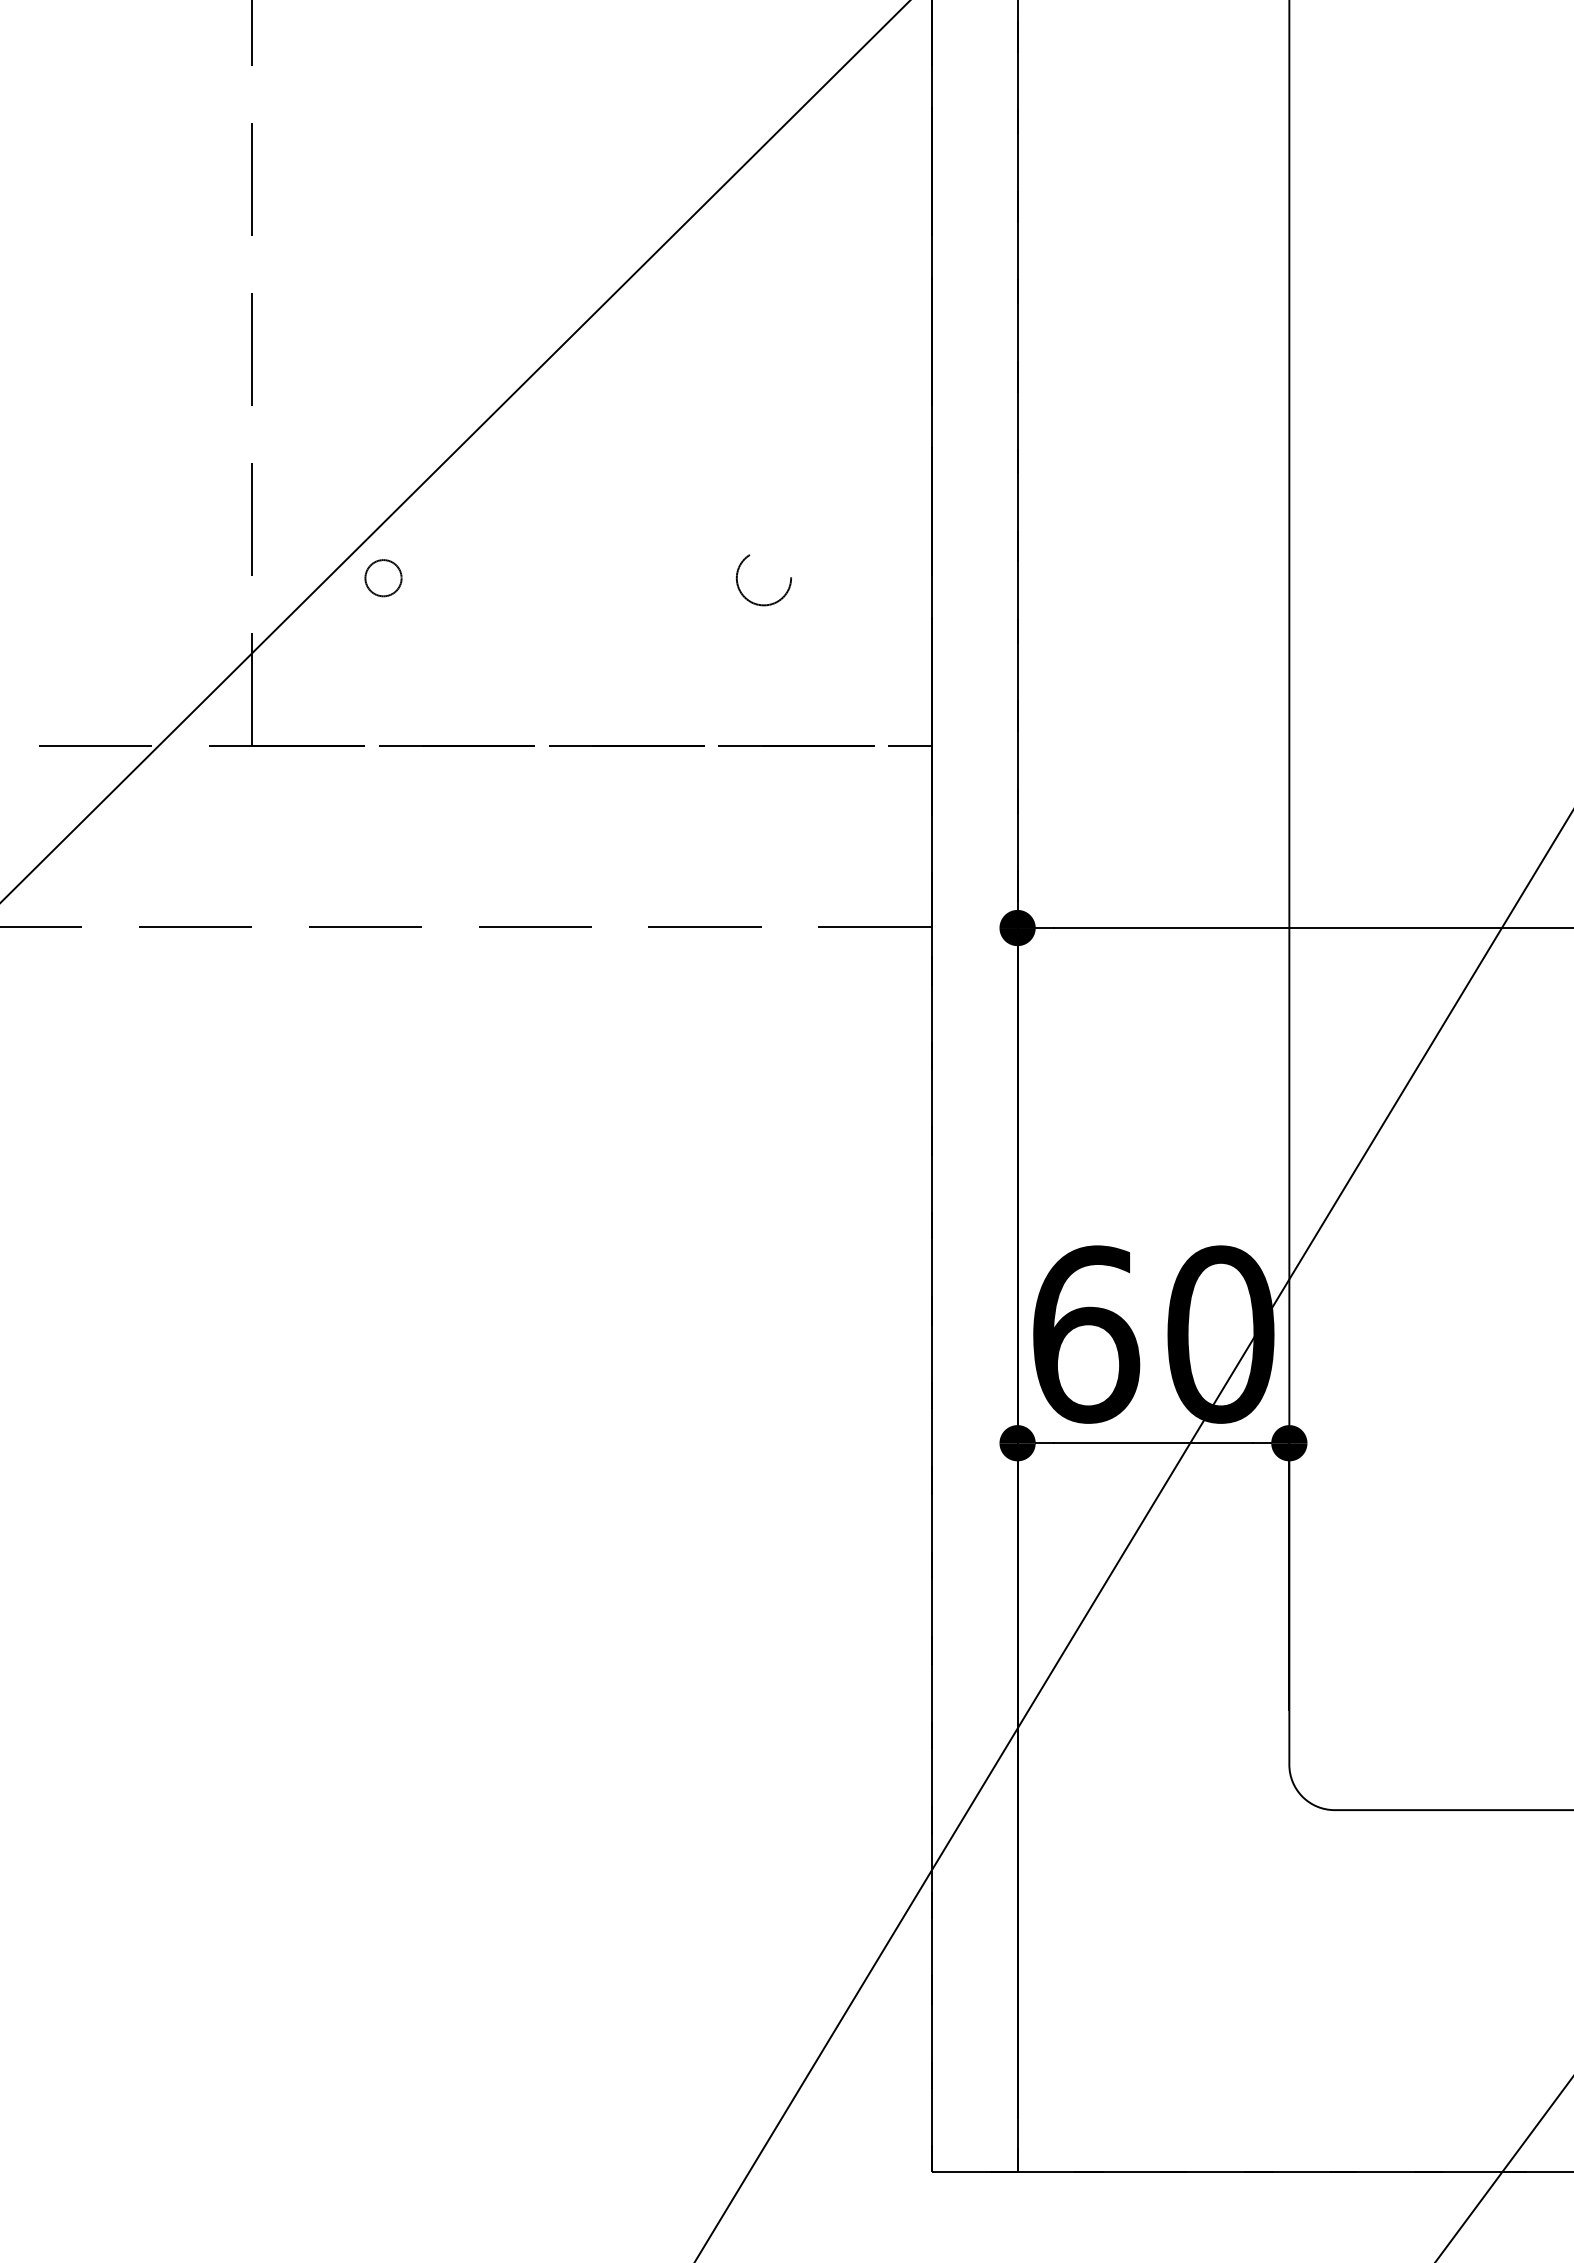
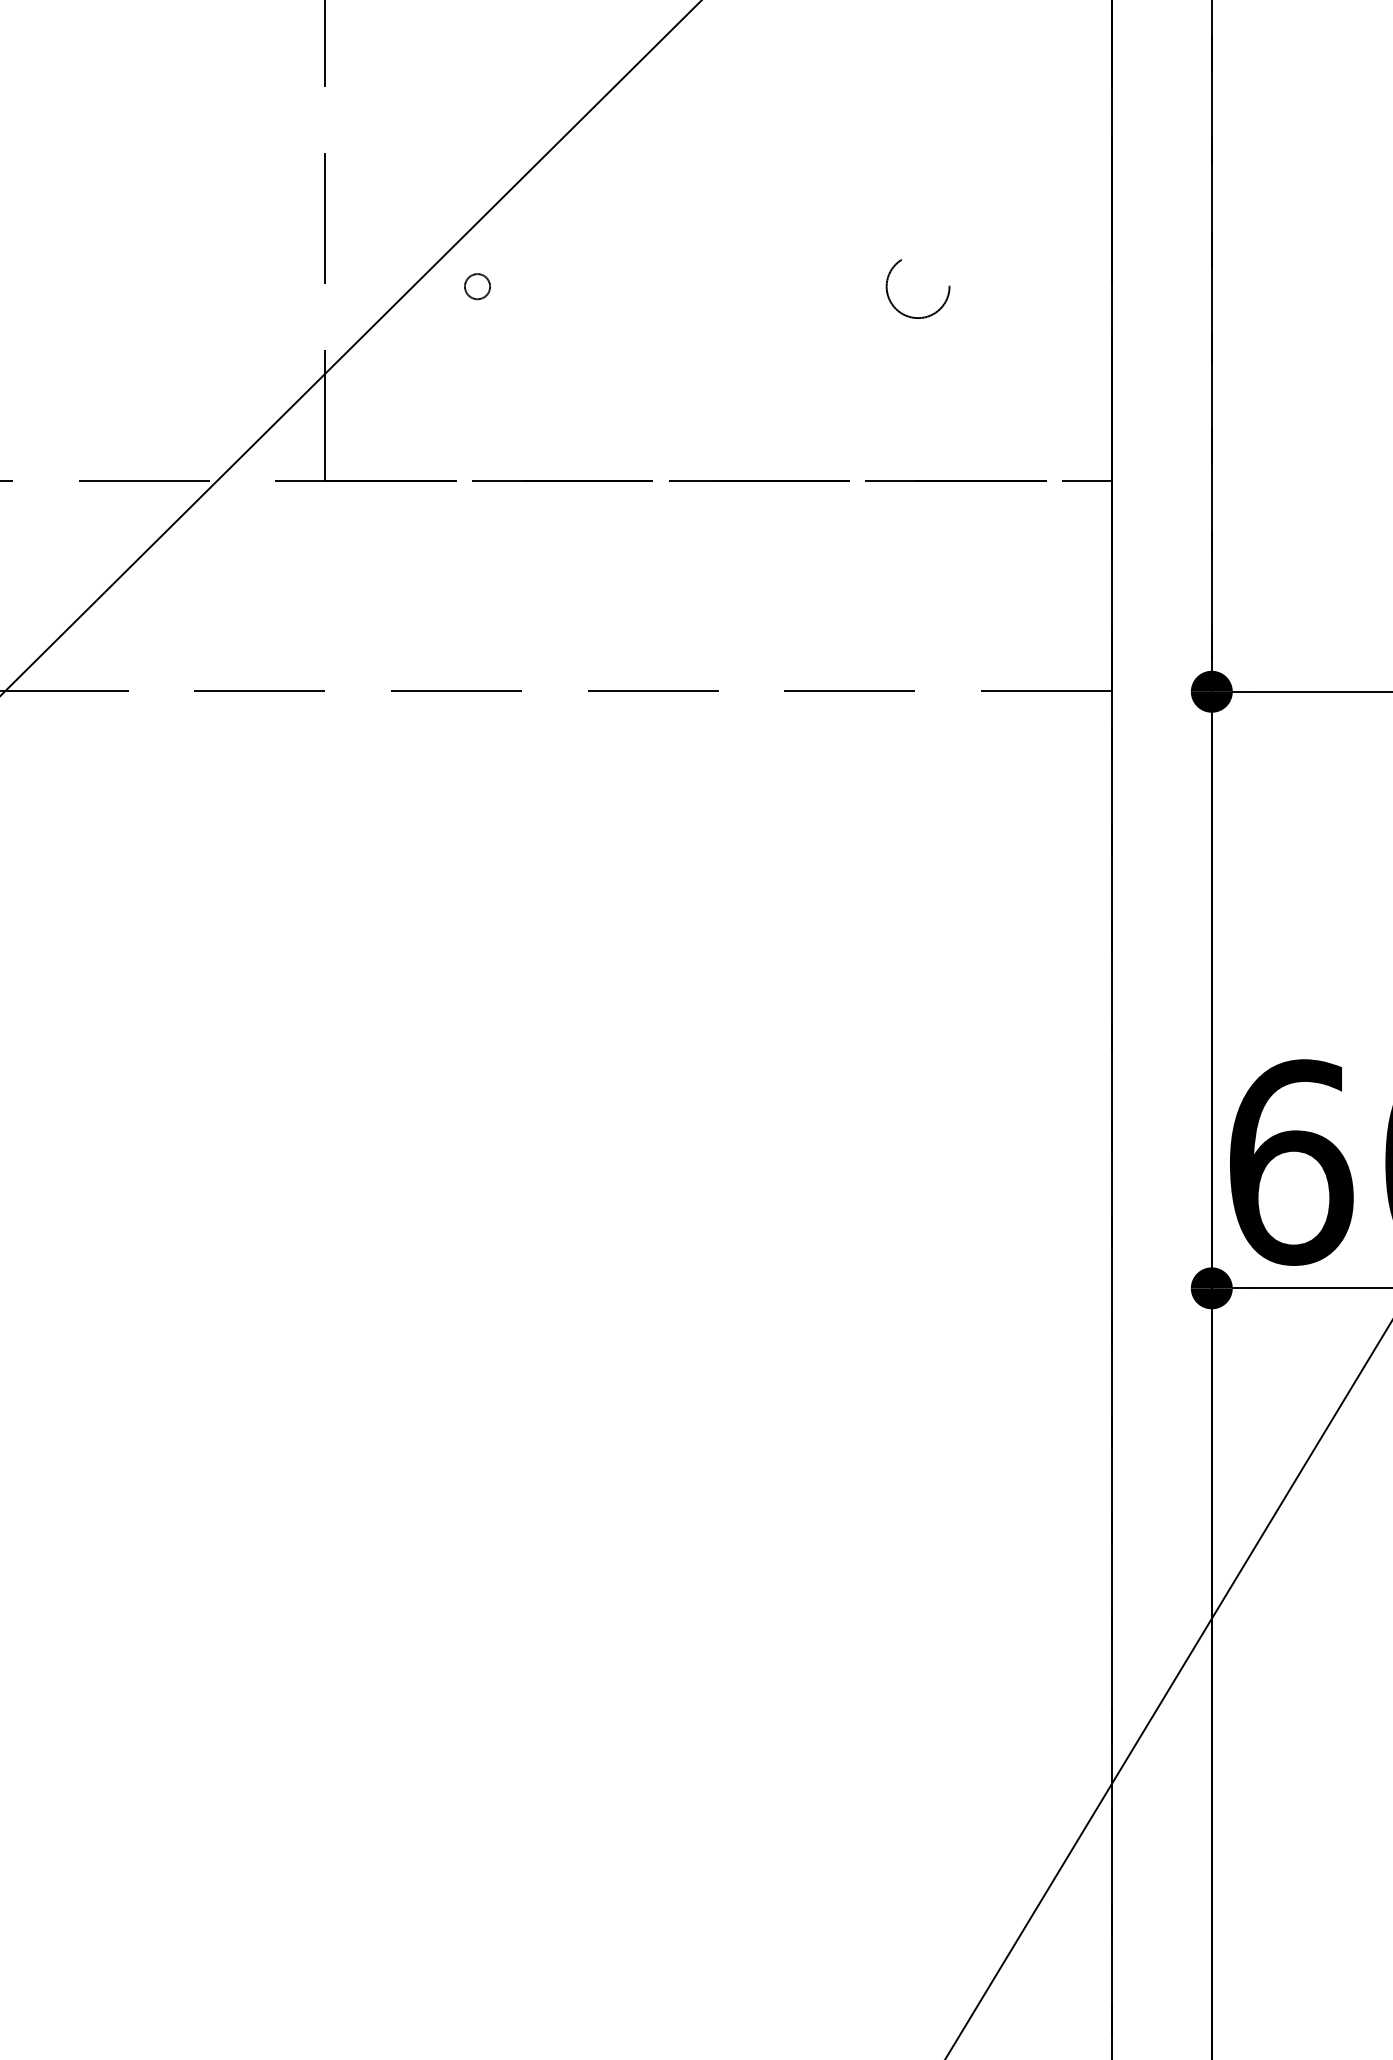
circle: (383, 578) -> (477, 287), size x0.6

